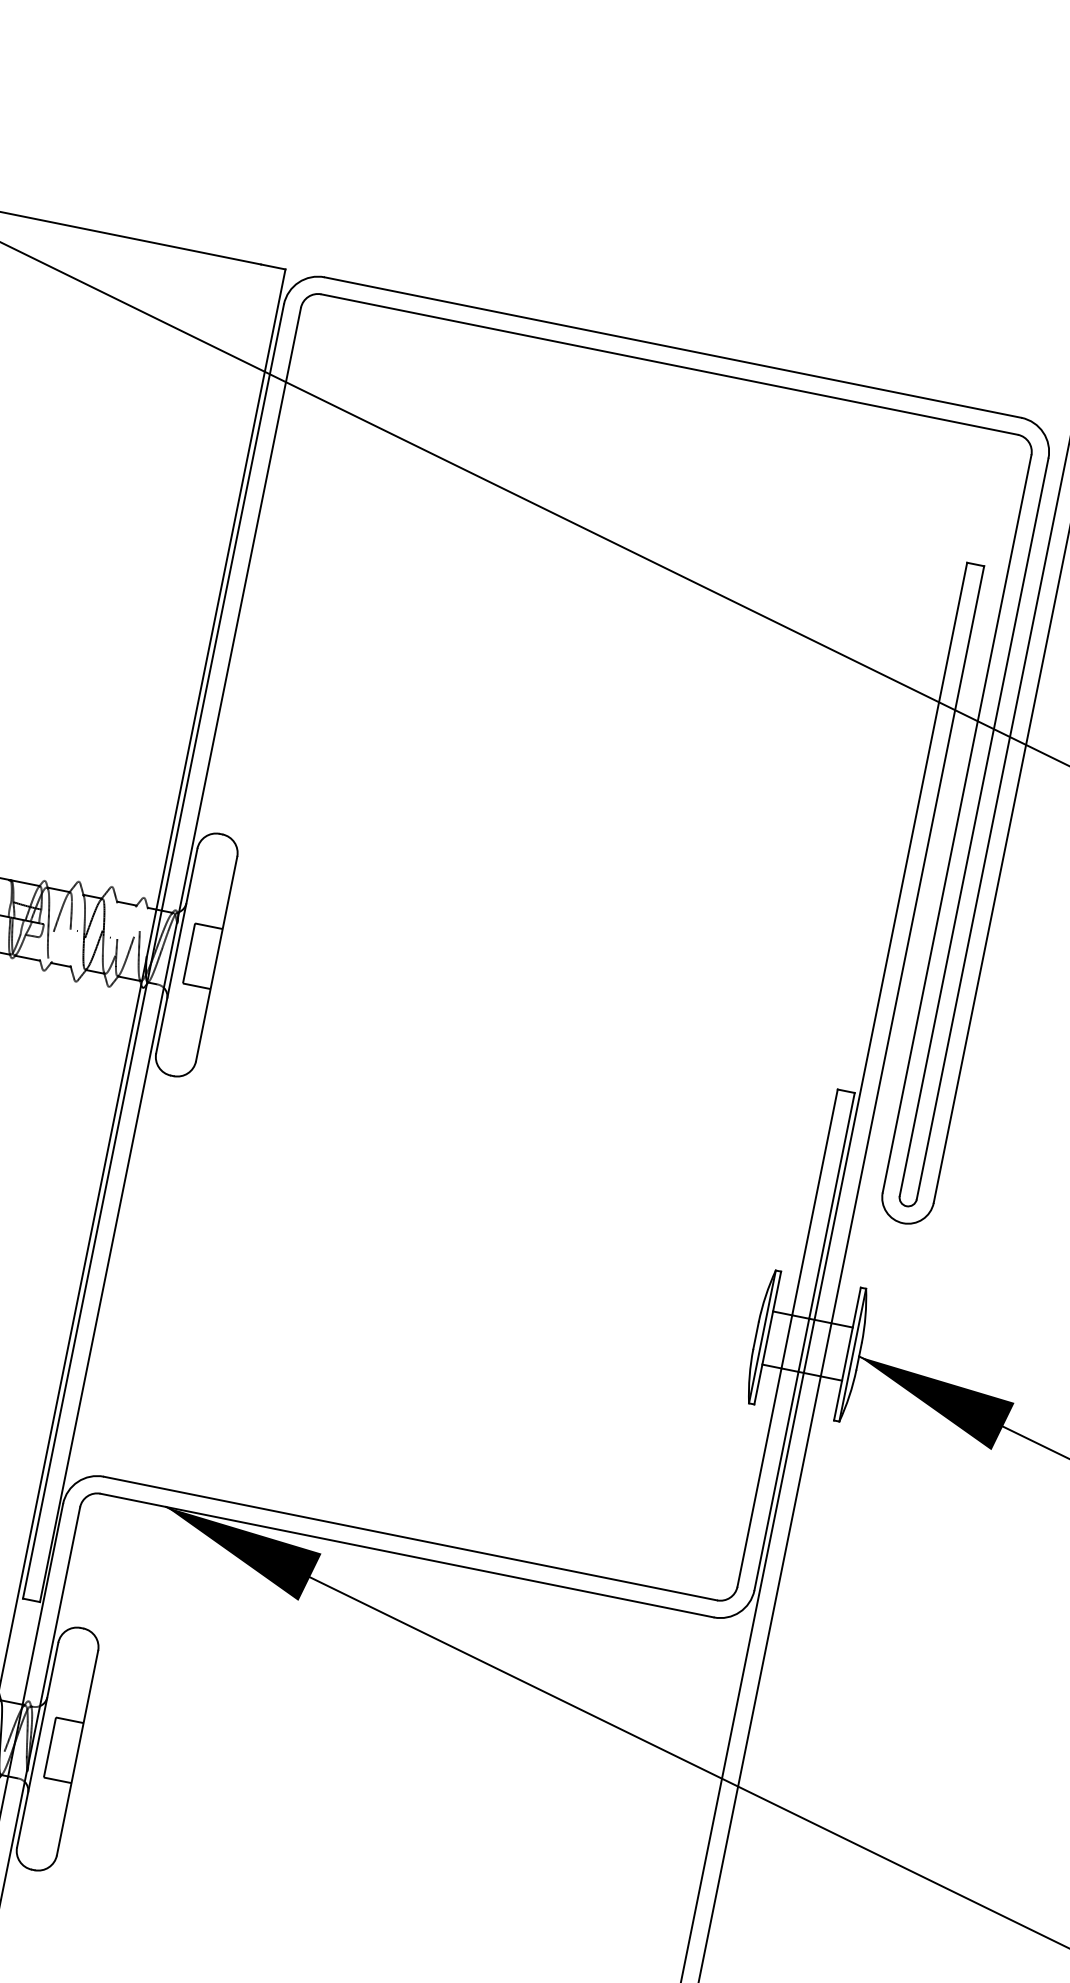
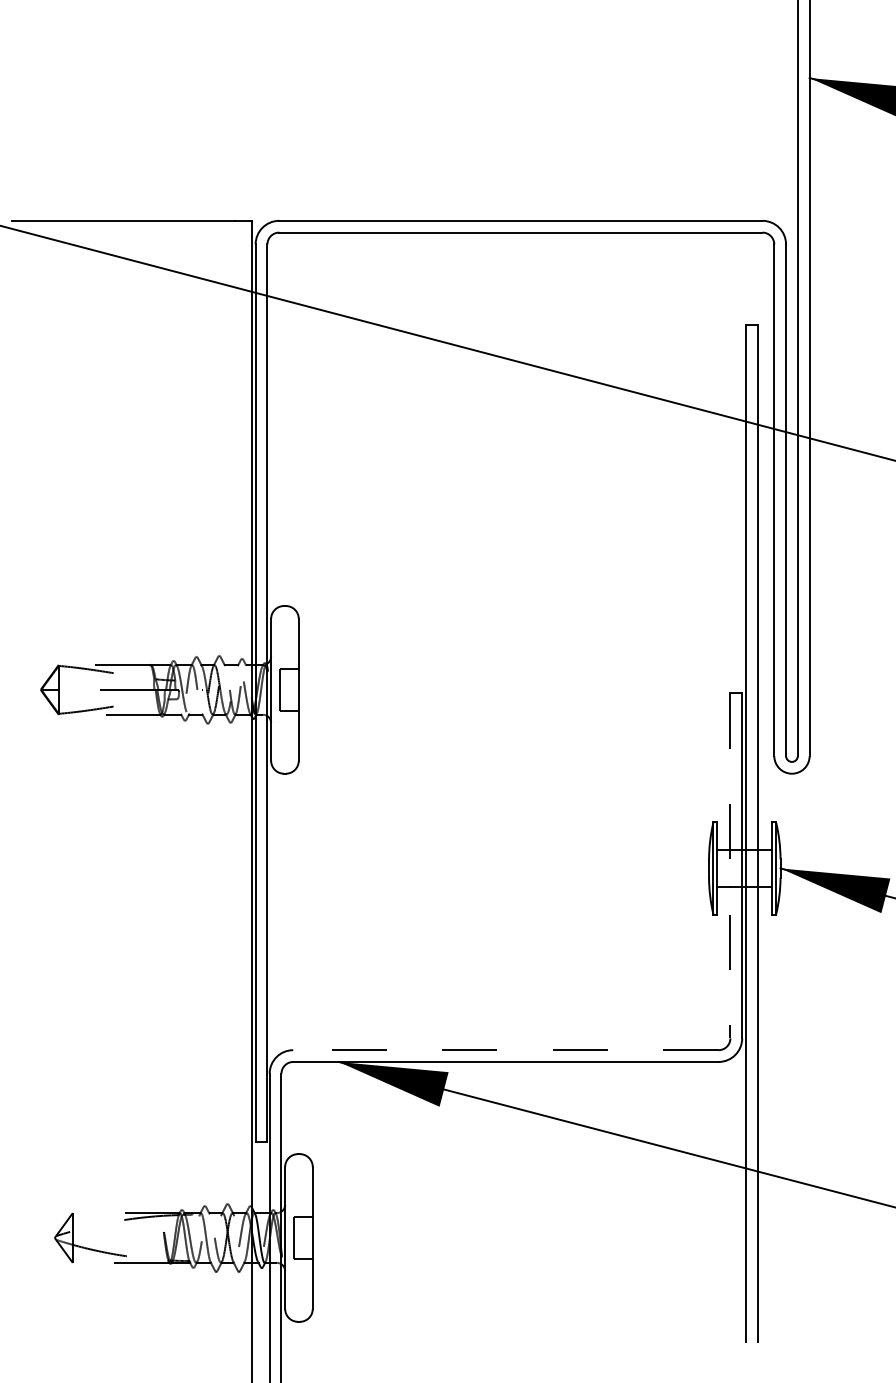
line: (787, 1337) -> (730, 865), solid -> dashed
line: (409, 1538) -> (505, 1050), solid -> dashed

